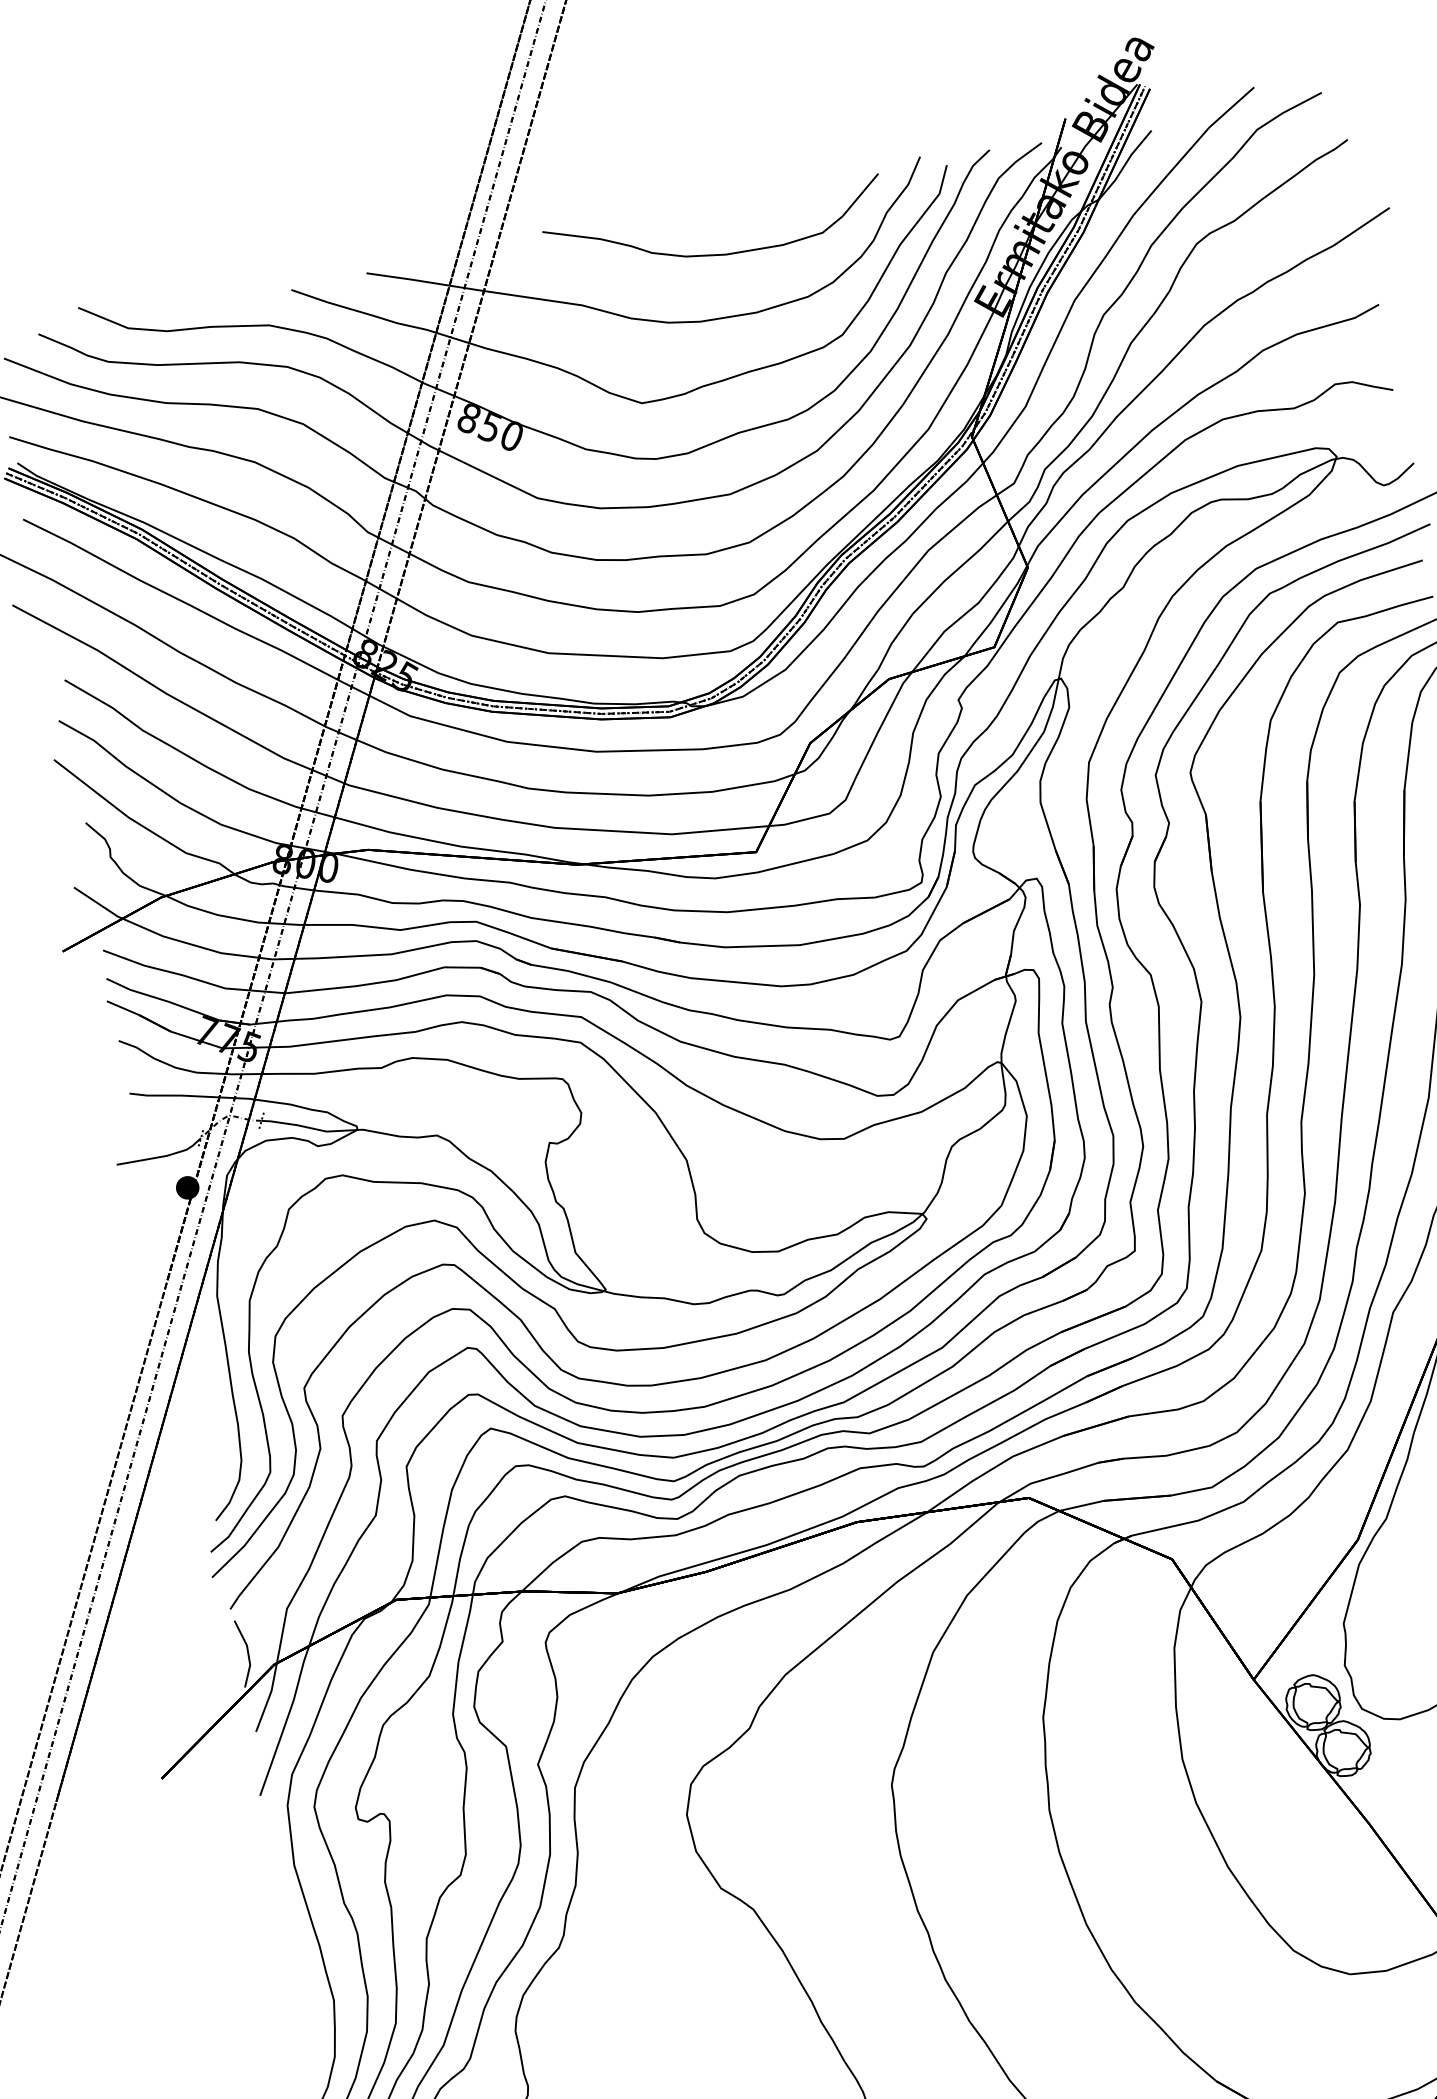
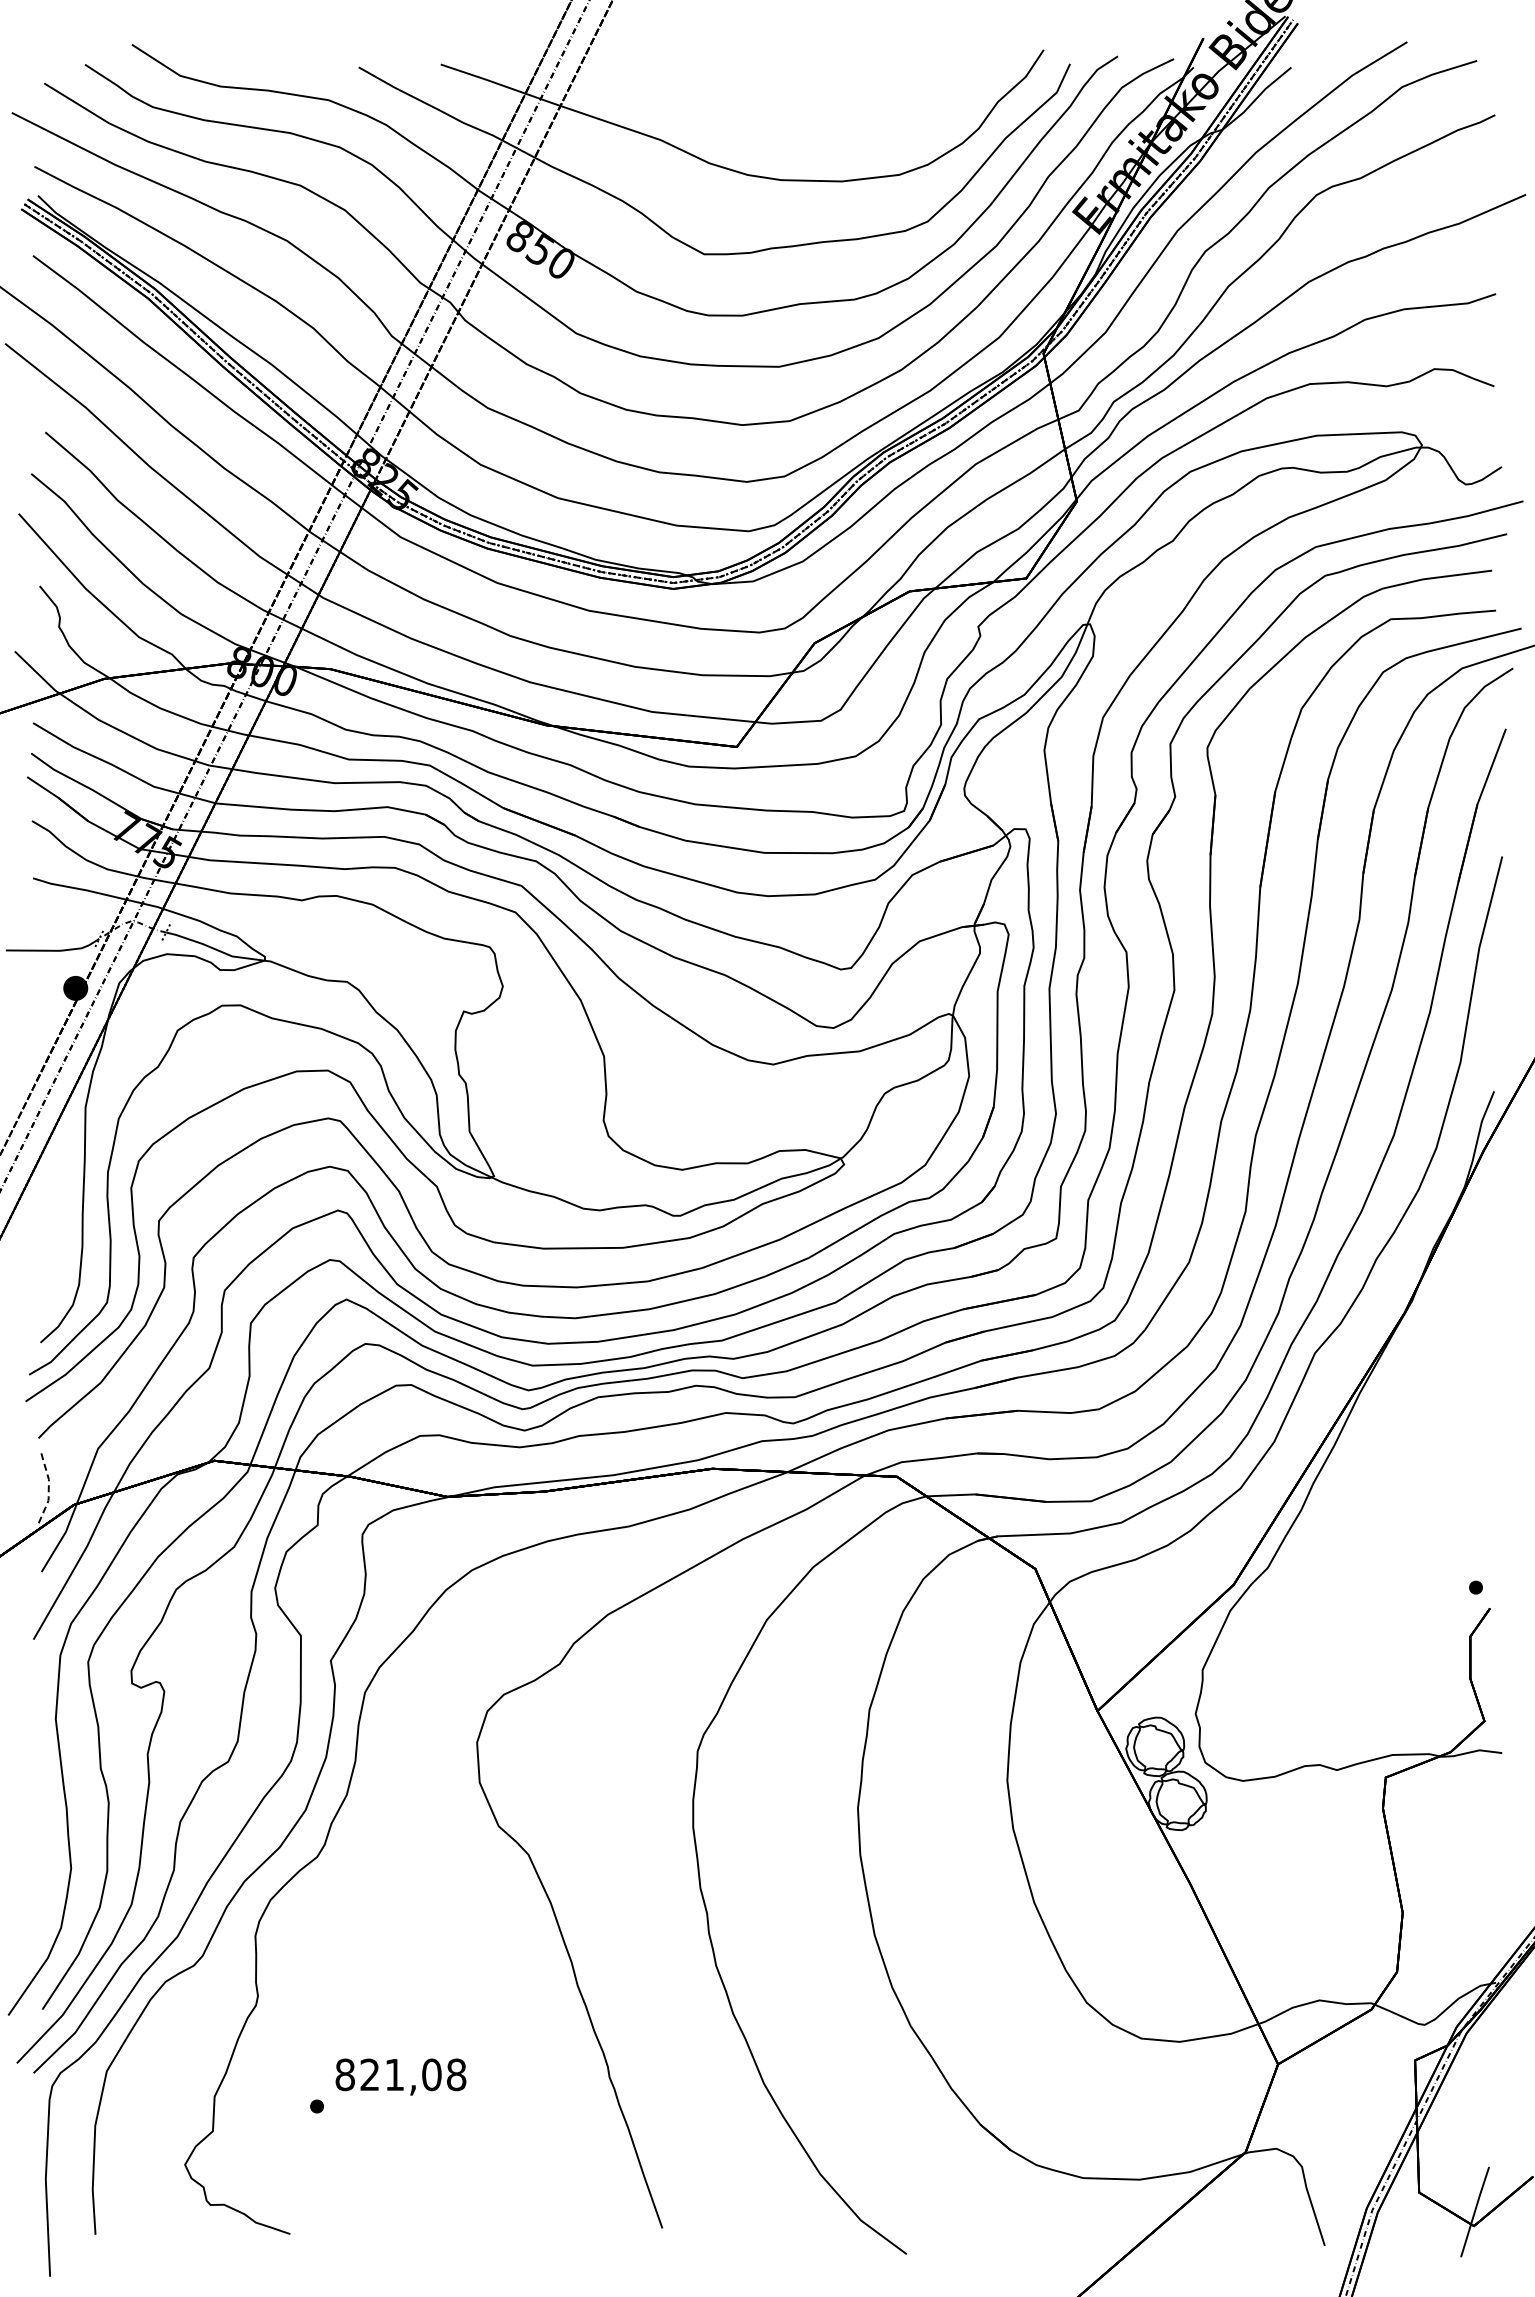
curve: (718, 253) -> (813, 112), removed
line: (247, 1652) -> (48, 1487), solid -> dashed

